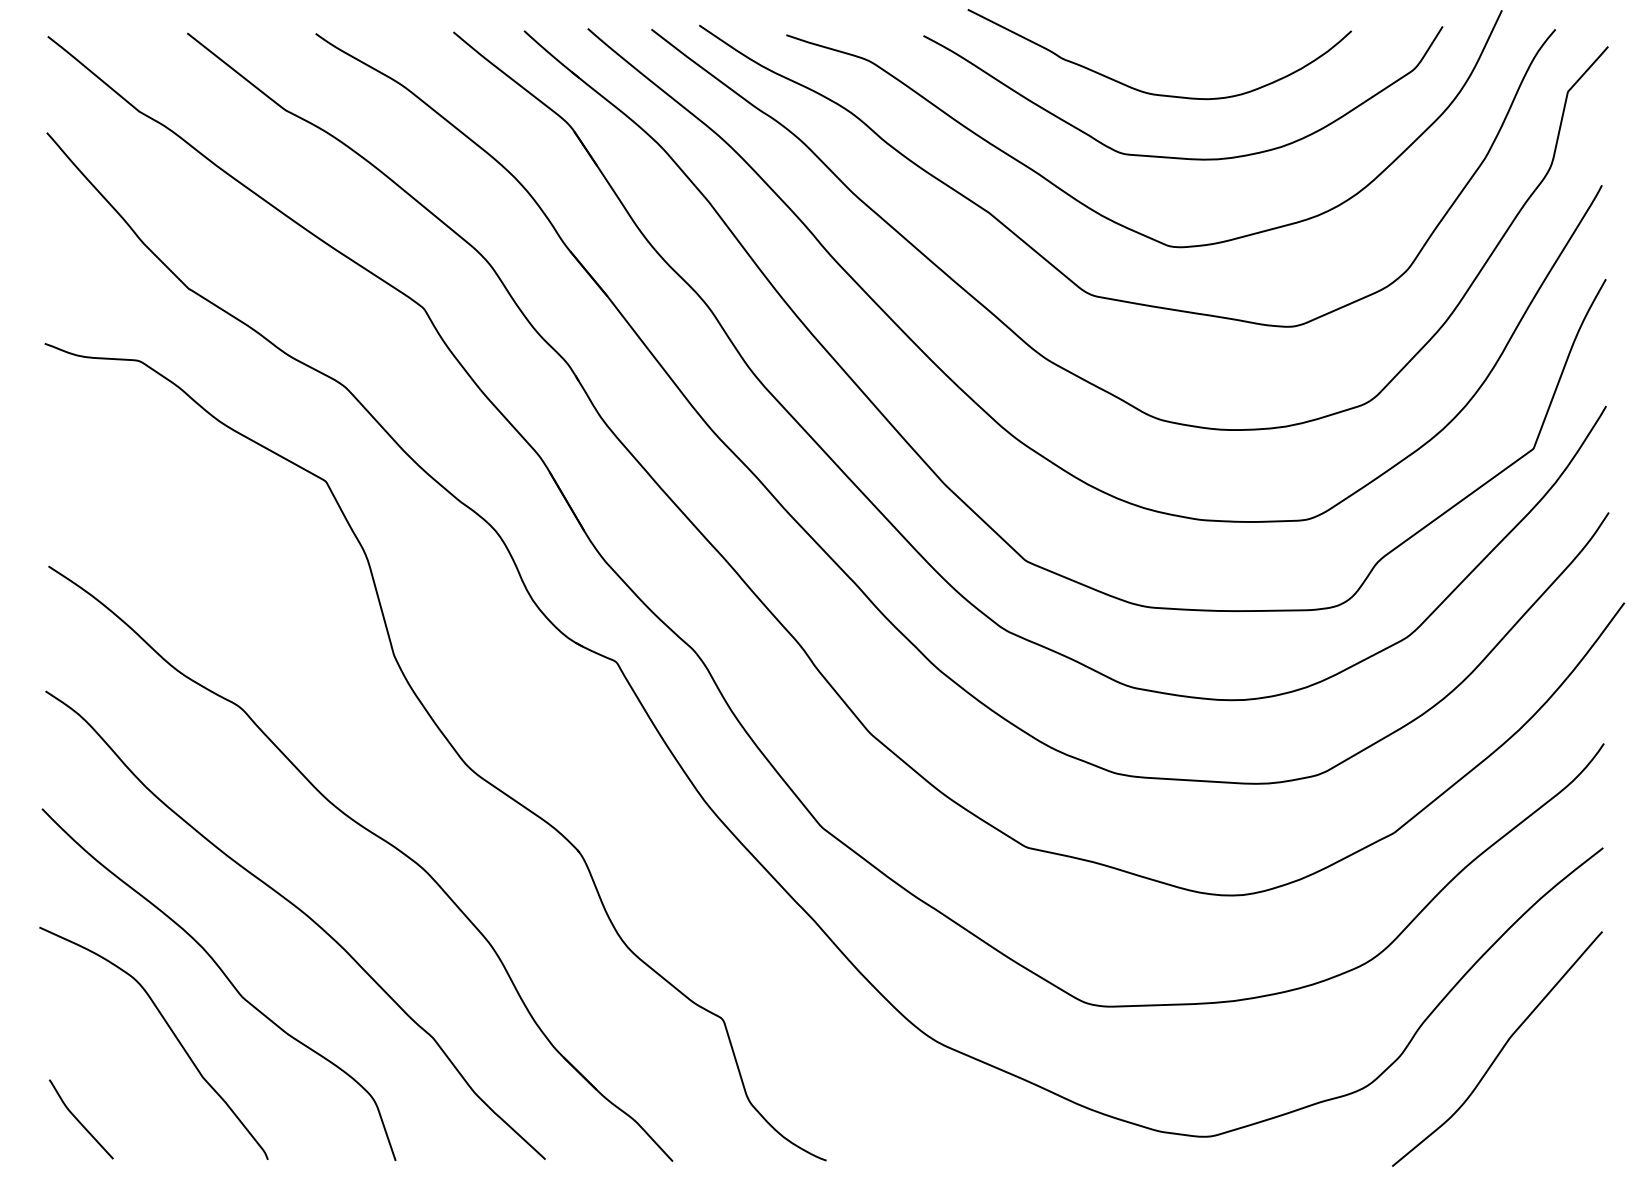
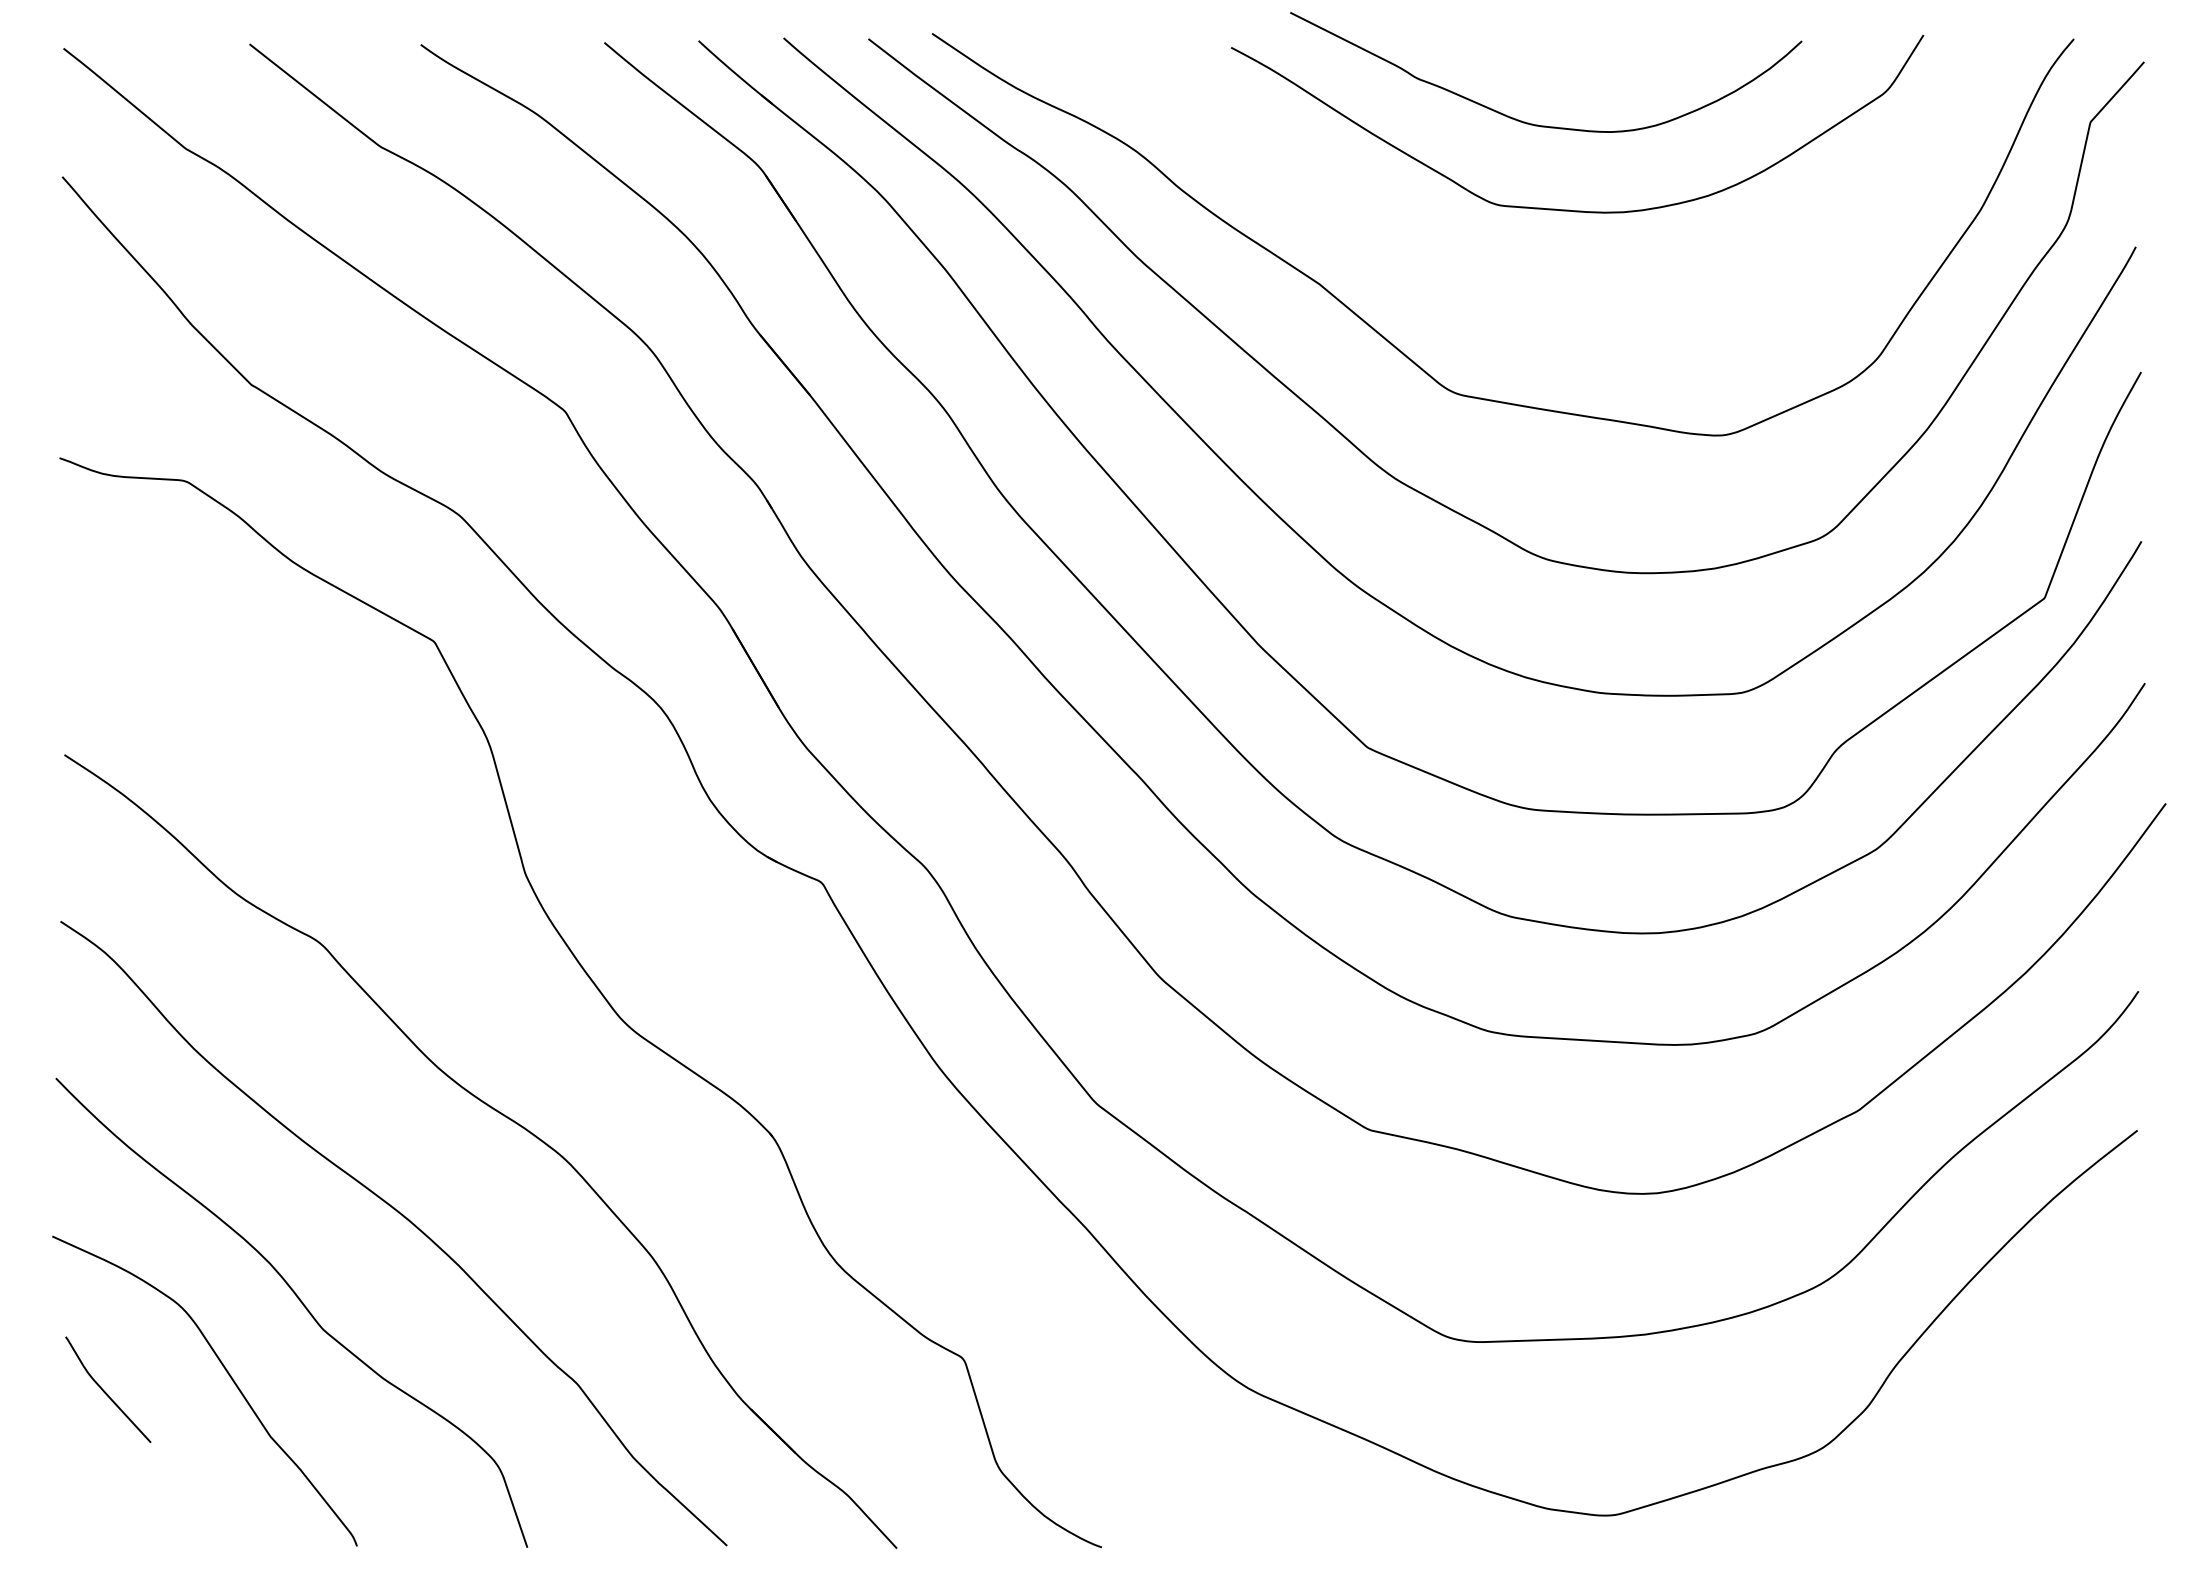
curve: (1095, 210) -> (1460, 280), removed
curve: (1500, 1049) -> (2000, 1399), removed
curve: (79, 1120) -> (105, 1391), moved

